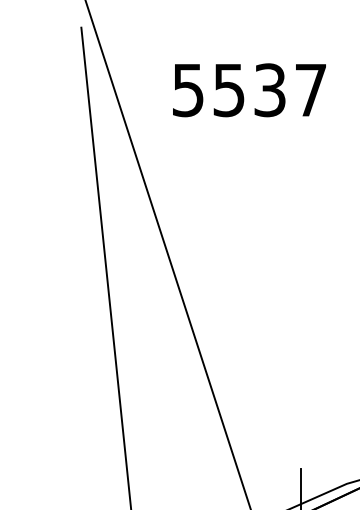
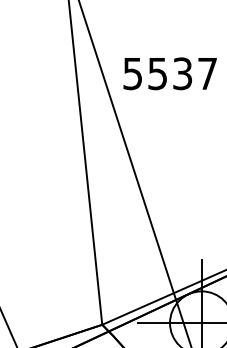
text: (248, 89) -> (169, 73), moved

